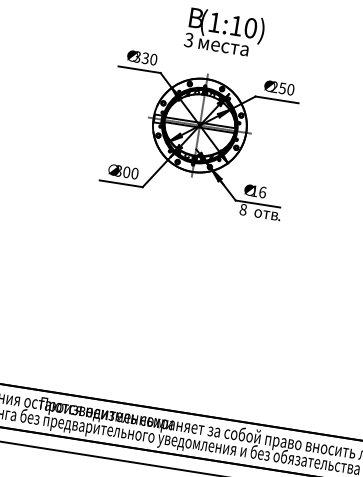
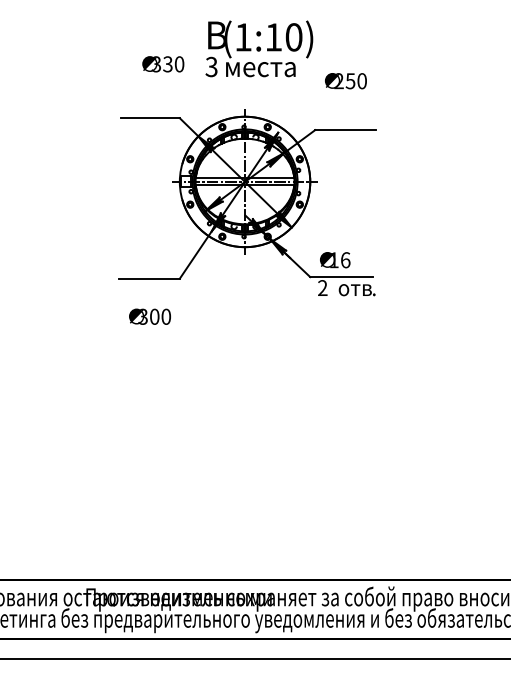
text: (142, 57) -> (163, 64), moved
text: (278, 88) -> (345, 81), moved
text: (123, 171) -> (149, 316), moved
text: (243, 209) -> (322, 288), 8 -> 2

